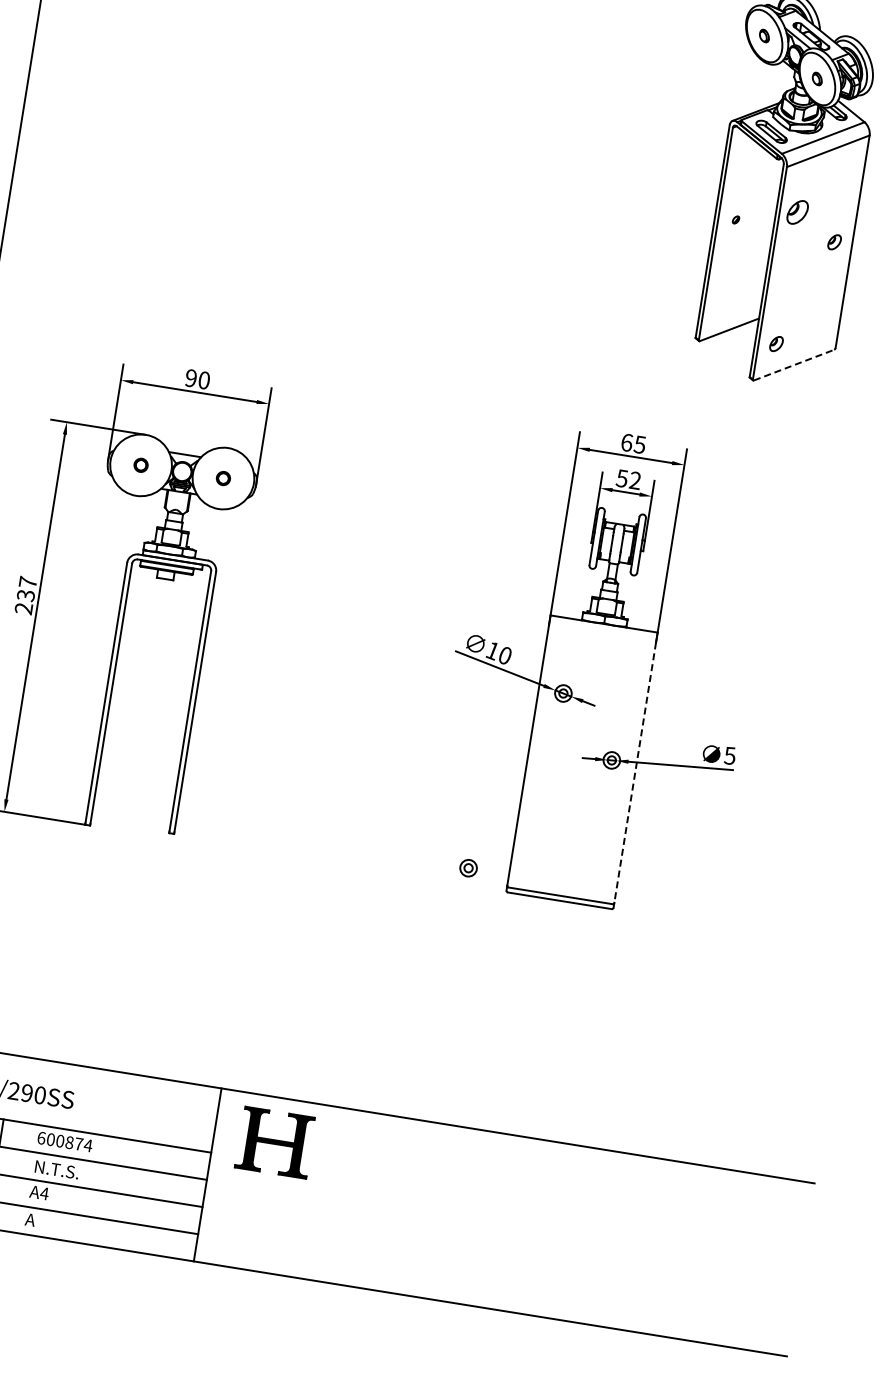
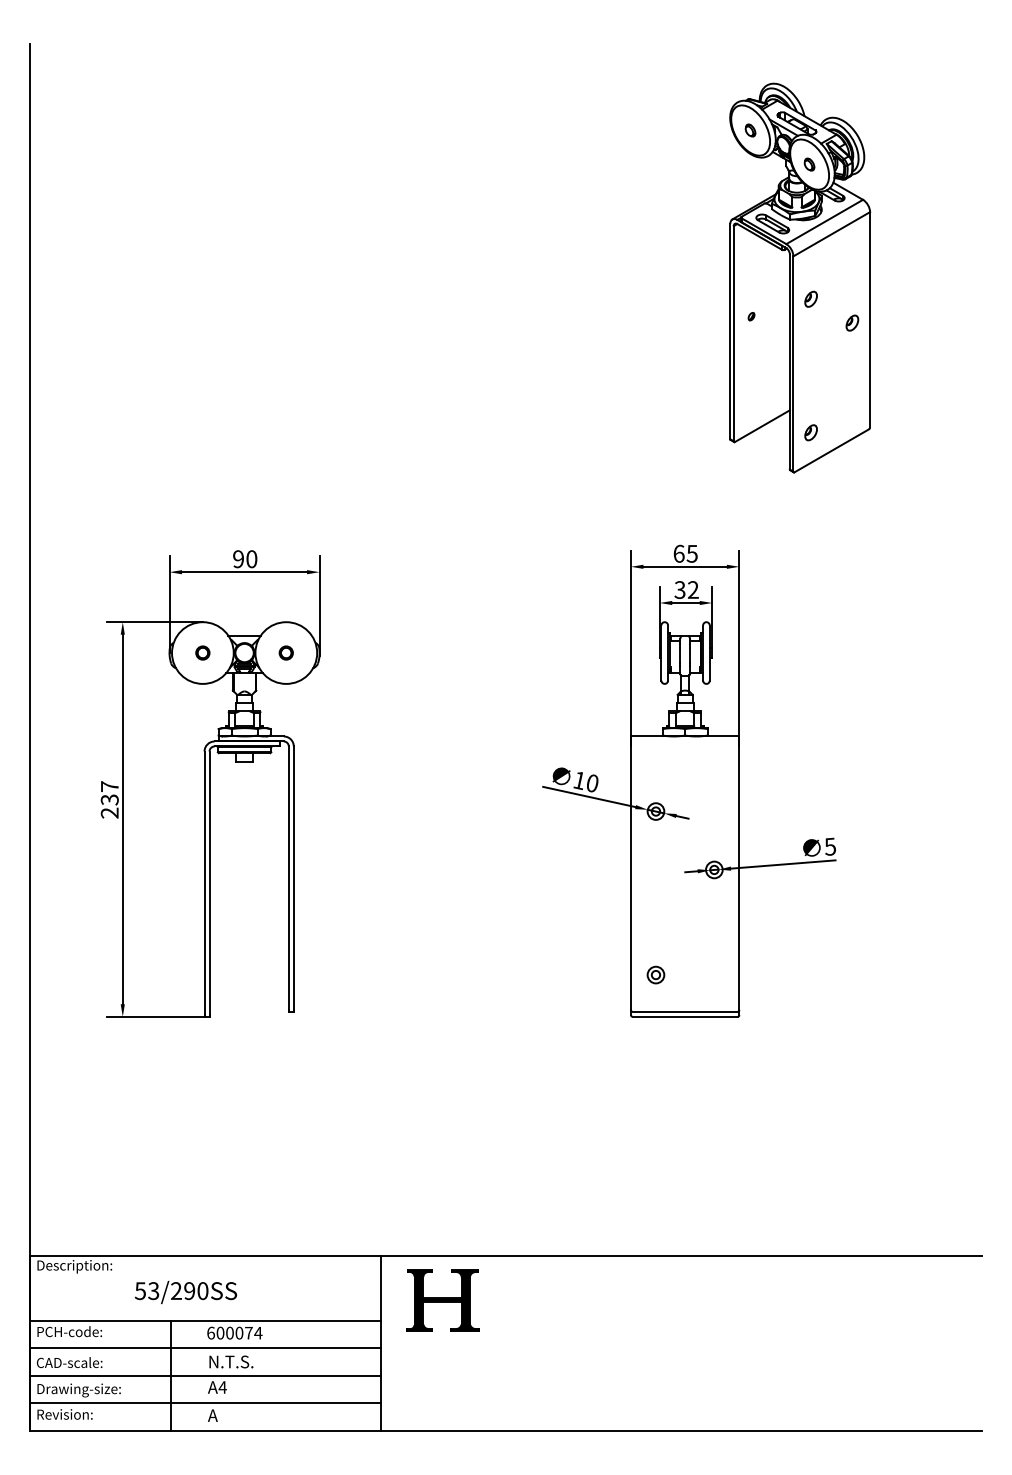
part: (797, 211) -> (810, 298), size x0.62
line: (793, 364) -> (831, 450), dashed -> solid
text: (622, 478) -> (680, 589), 52 -> 32
line: (635, 772) -> (739, 878), dashed -> solid
part: (468, 867) -> (655, 974), moved
text: (69, 1143) -> (239, 1333), 600874 -> 600074

